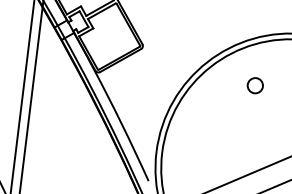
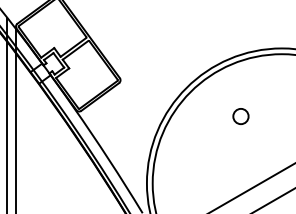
circle: (254, 85) -> (240, 116), moved

